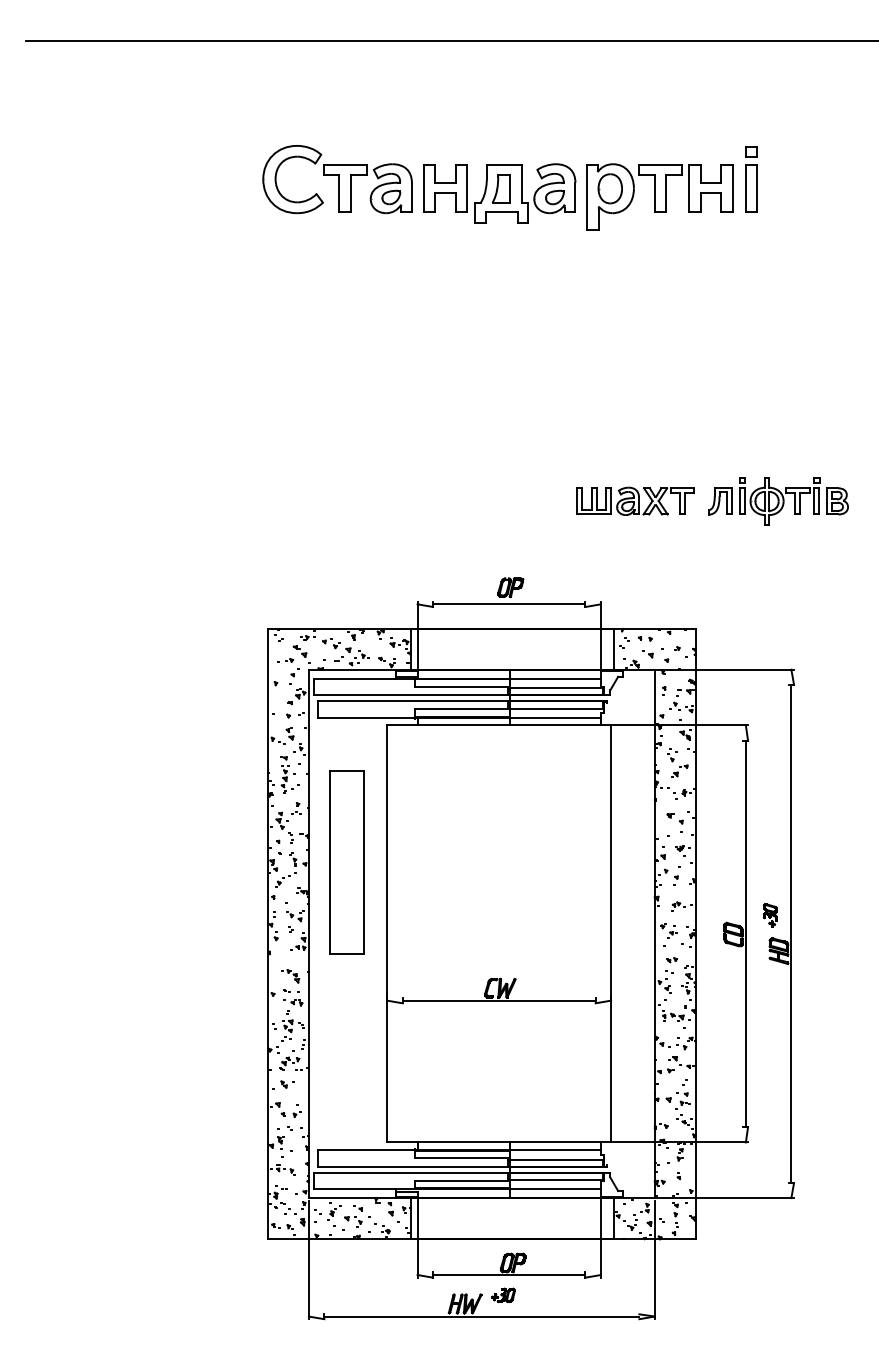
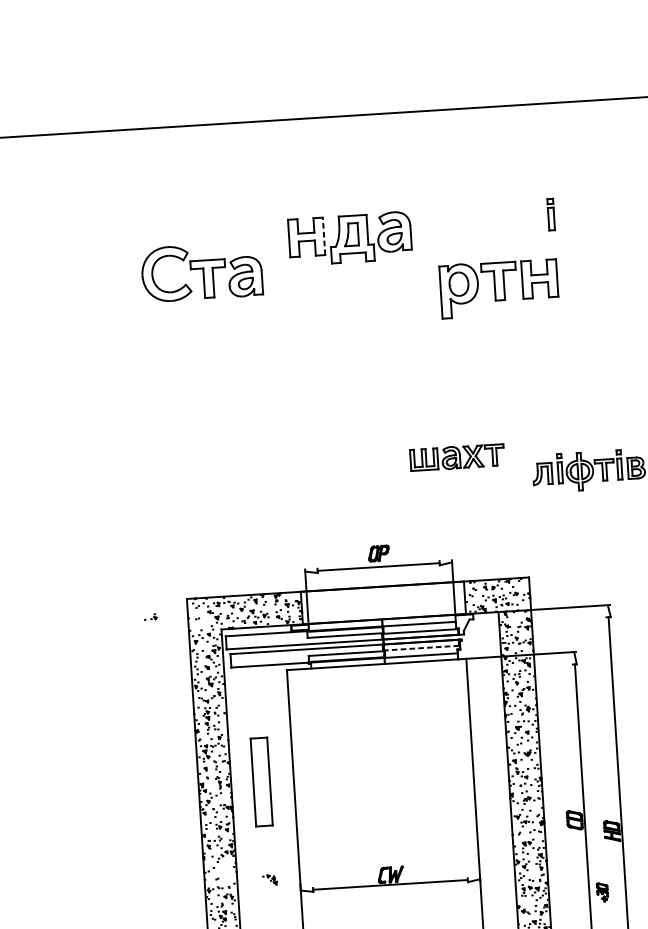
part: (337, 179) -> (201, 272), moved
part: (751, 179) -> (551, 214), size x0.6
line: (467, 188) -> (324, 236), solid -> dashed
part: (659, 196) -> (498, 287), moved
part: (635, 500) -> (457, 456), moved
part: (285, 660) -> (150, 618), moved
line: (556, 708) -> (421, 648), solid -> dashed
part: (346, 862) -> (261, 781), size x0.6
part: (769, 915) -> (601, 892), moved
part: (290, 976) -> (269, 880), moved

